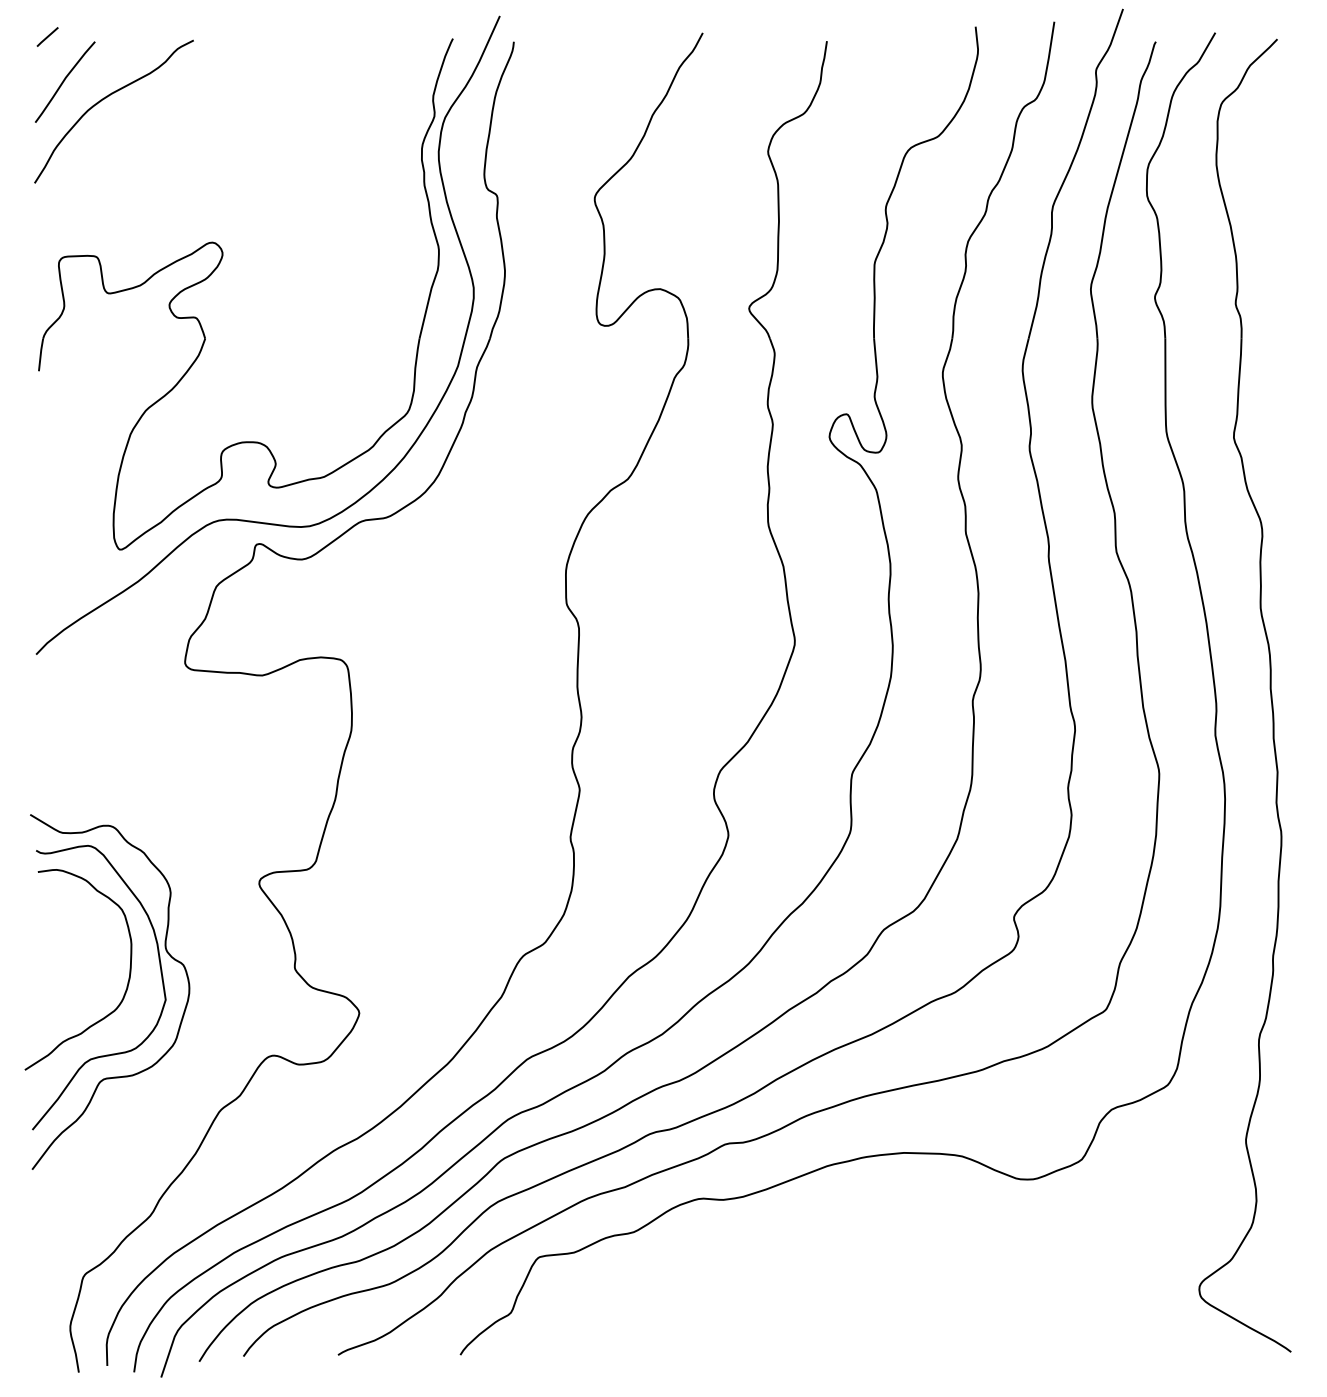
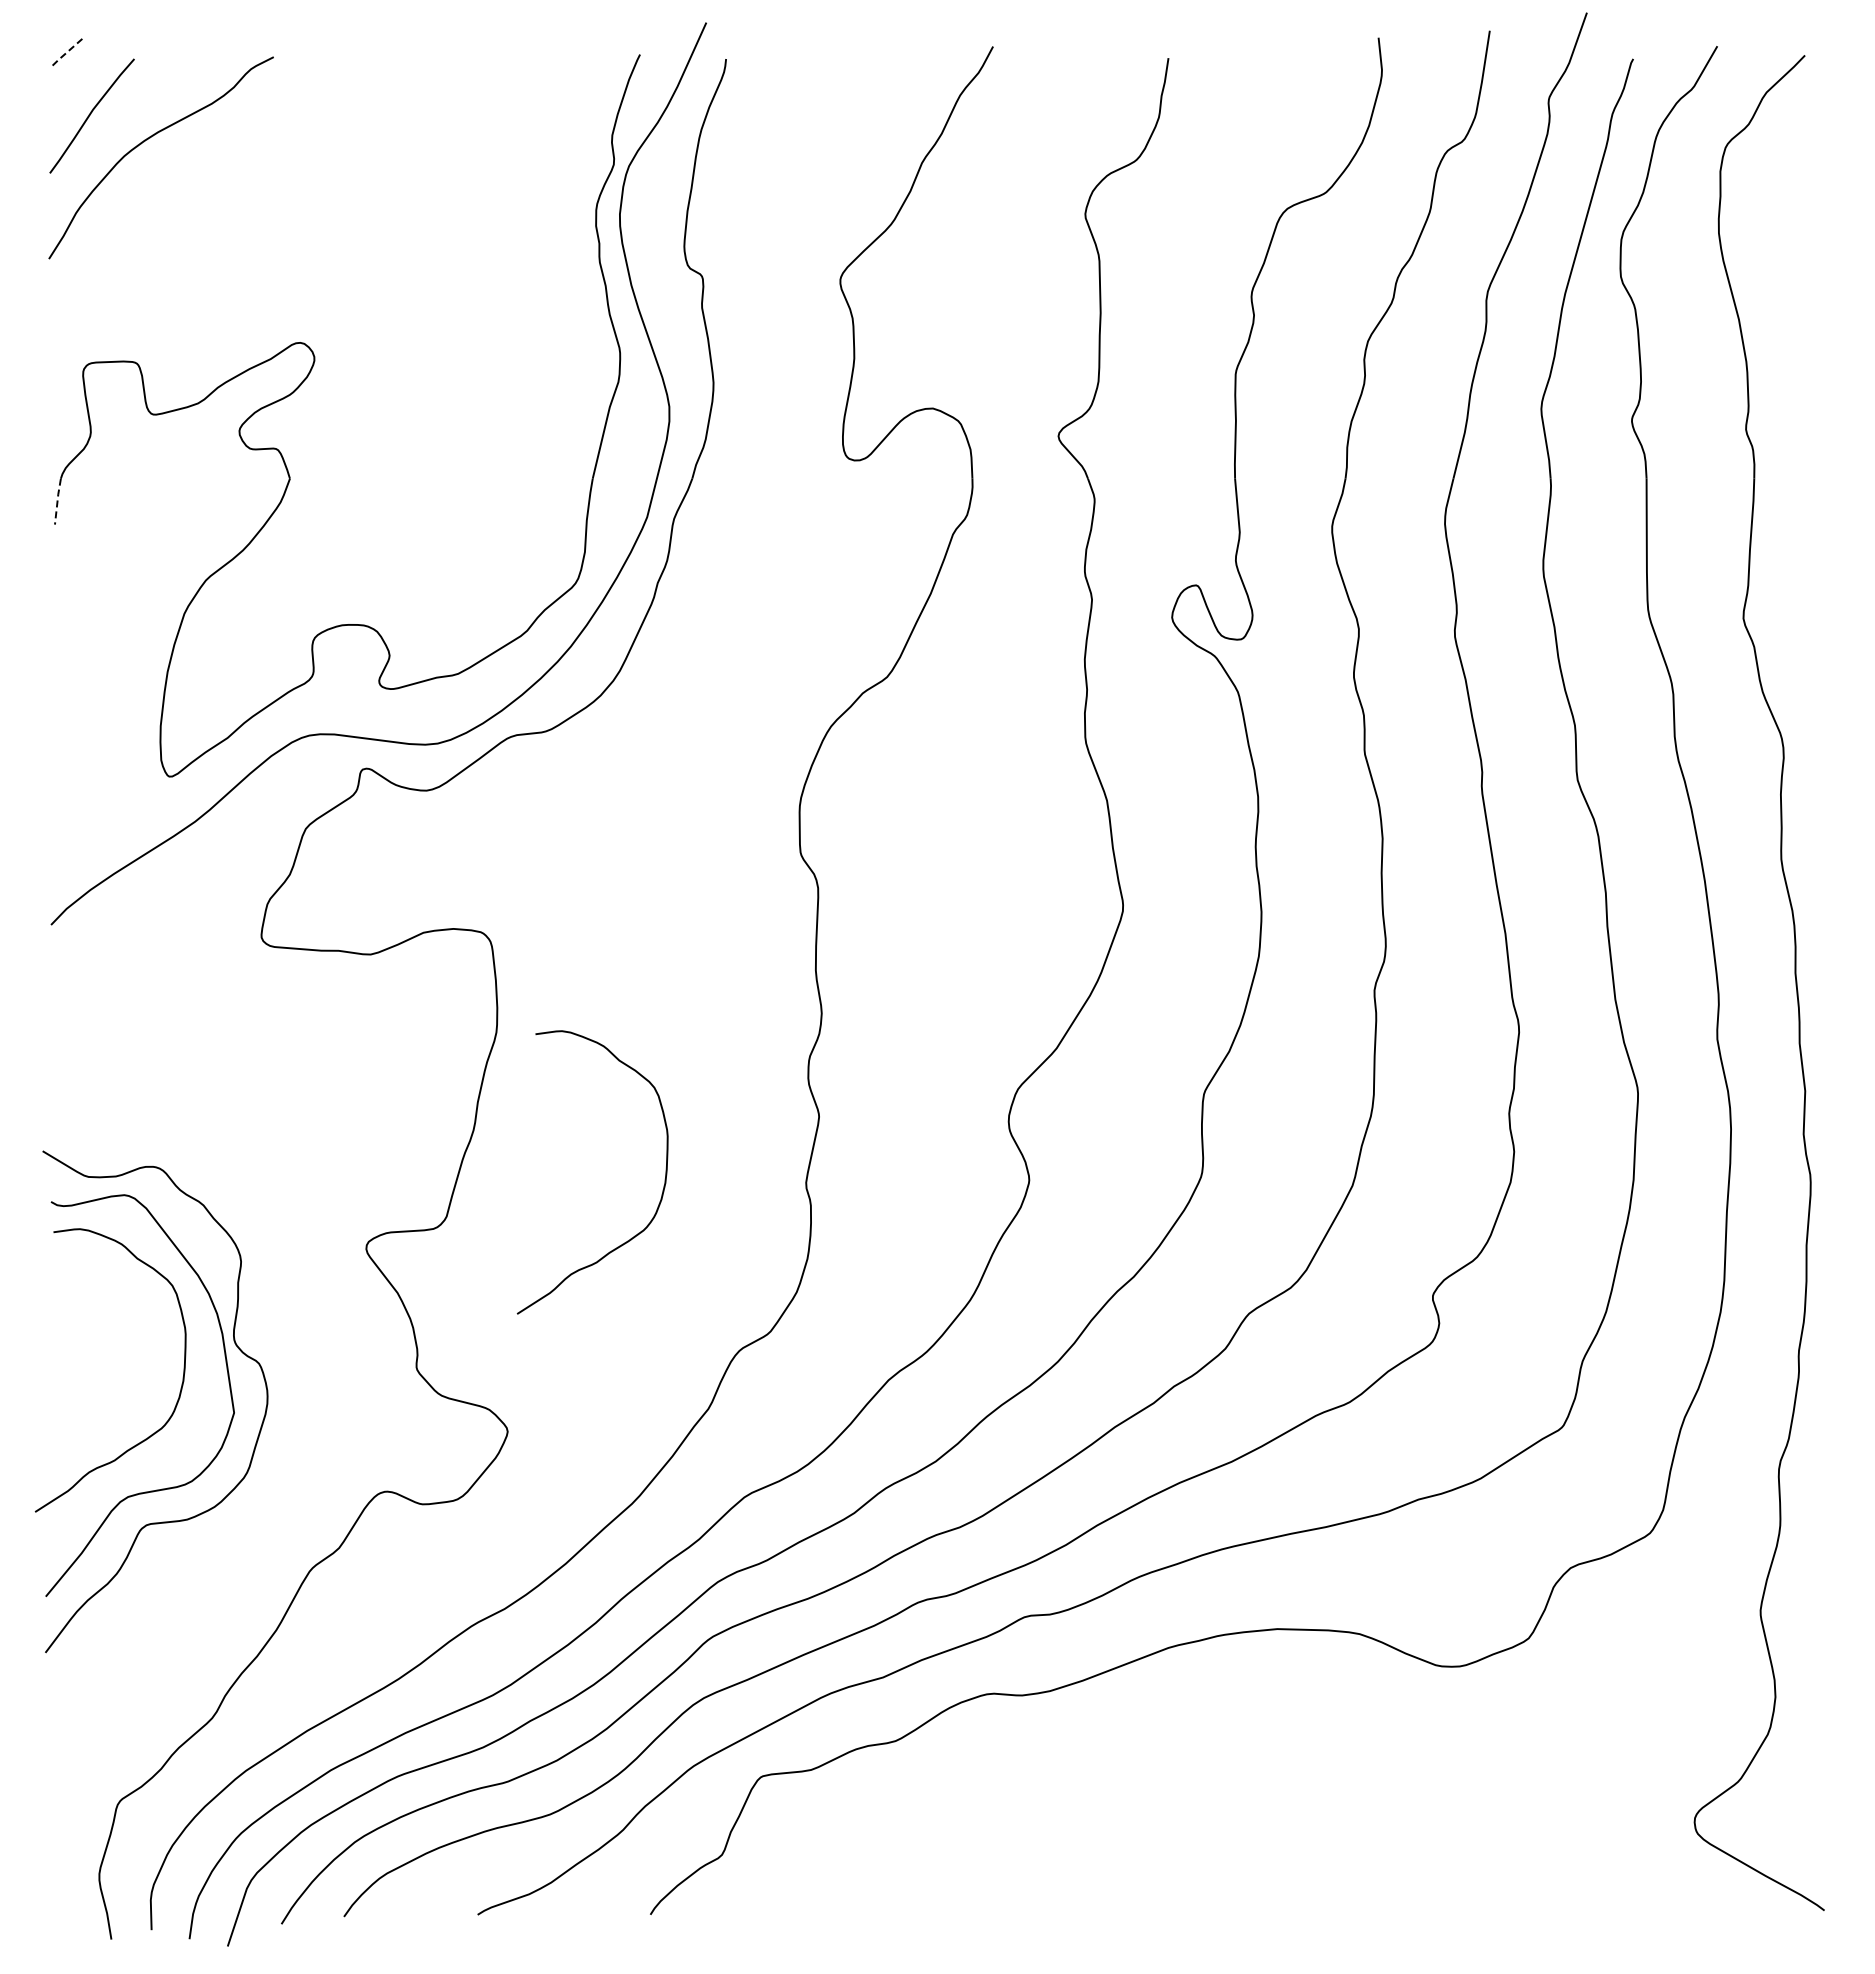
line: (47, 37) -> (66, 53), solid -> dashed
line: (40, 354) -> (57, 500), solid -> dashed
curve: (469, 838) -> (663, 1185), added

